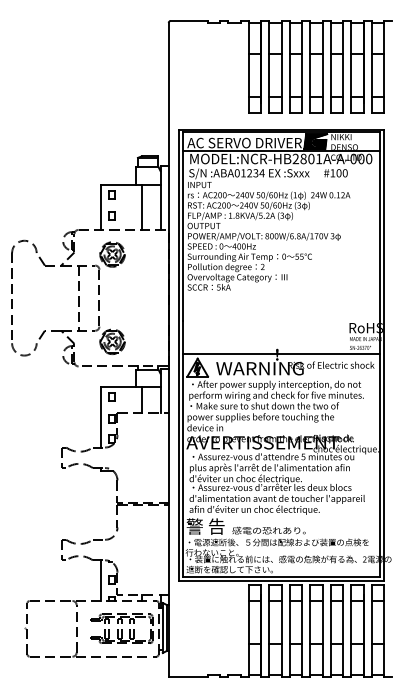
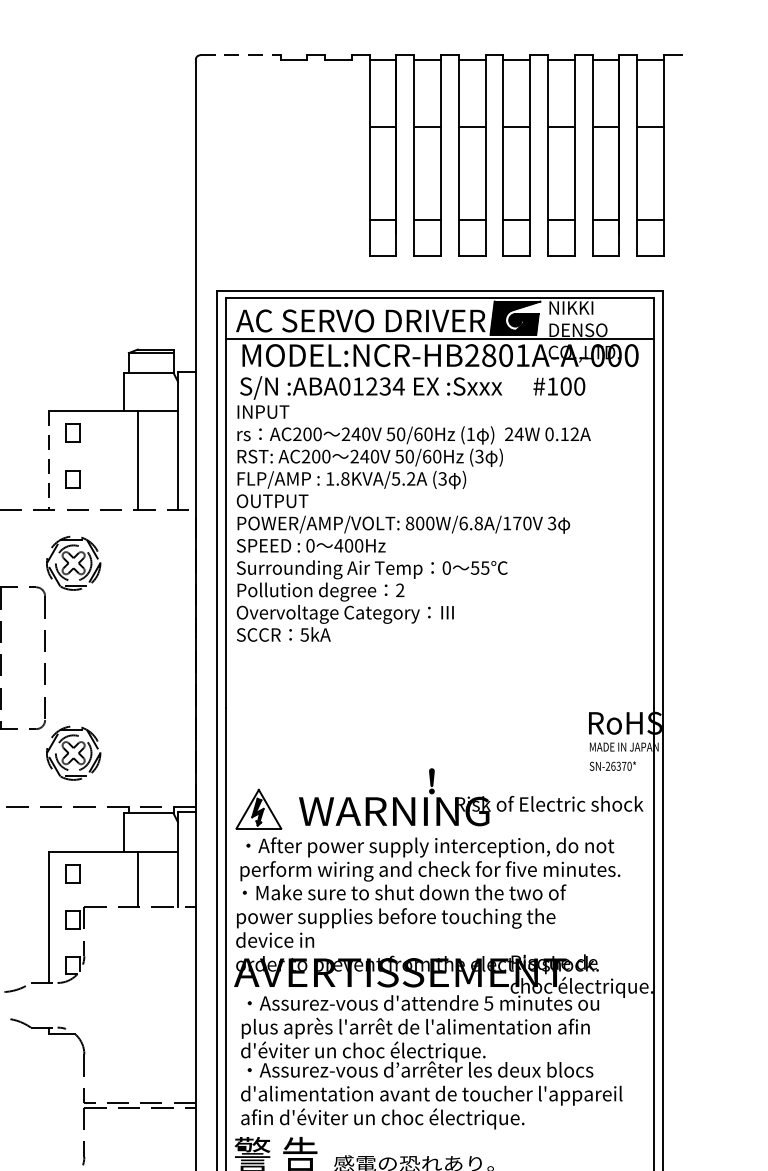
line: (189, 20) -> (240, 54), solid -> dashed
line: (101, 207) -> (49, 460), solid -> dashed
line: (280, 353) -> (438, 778), removed

